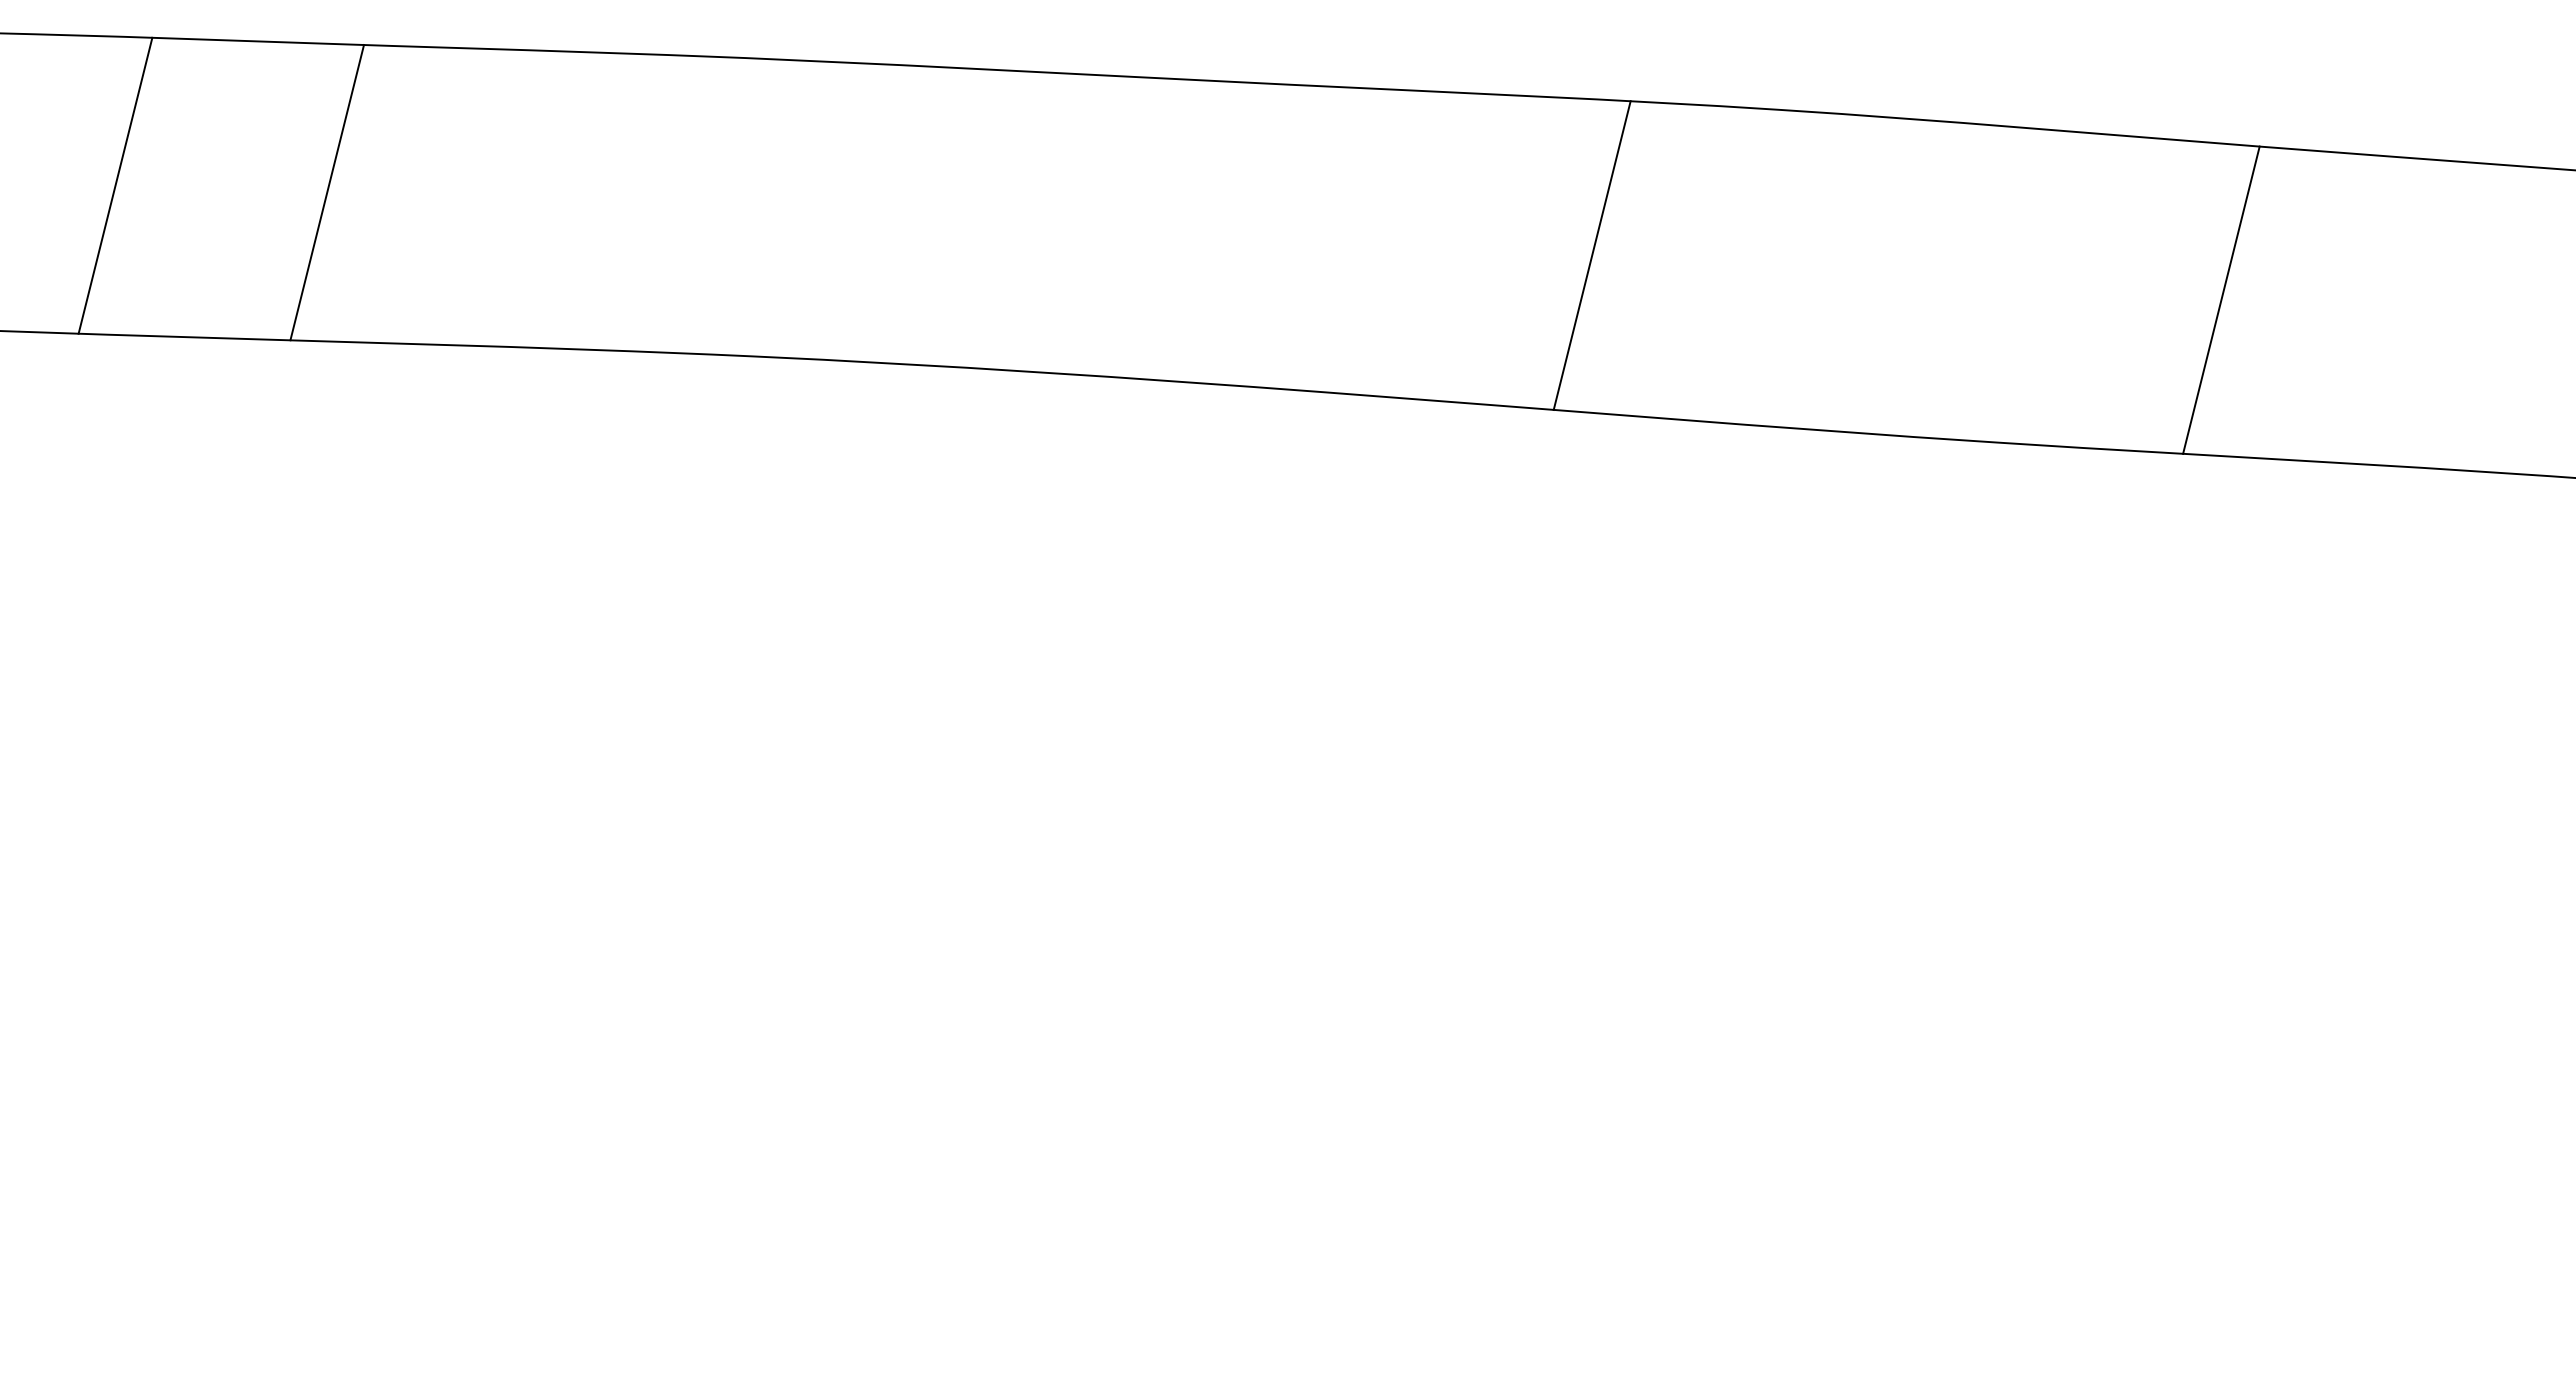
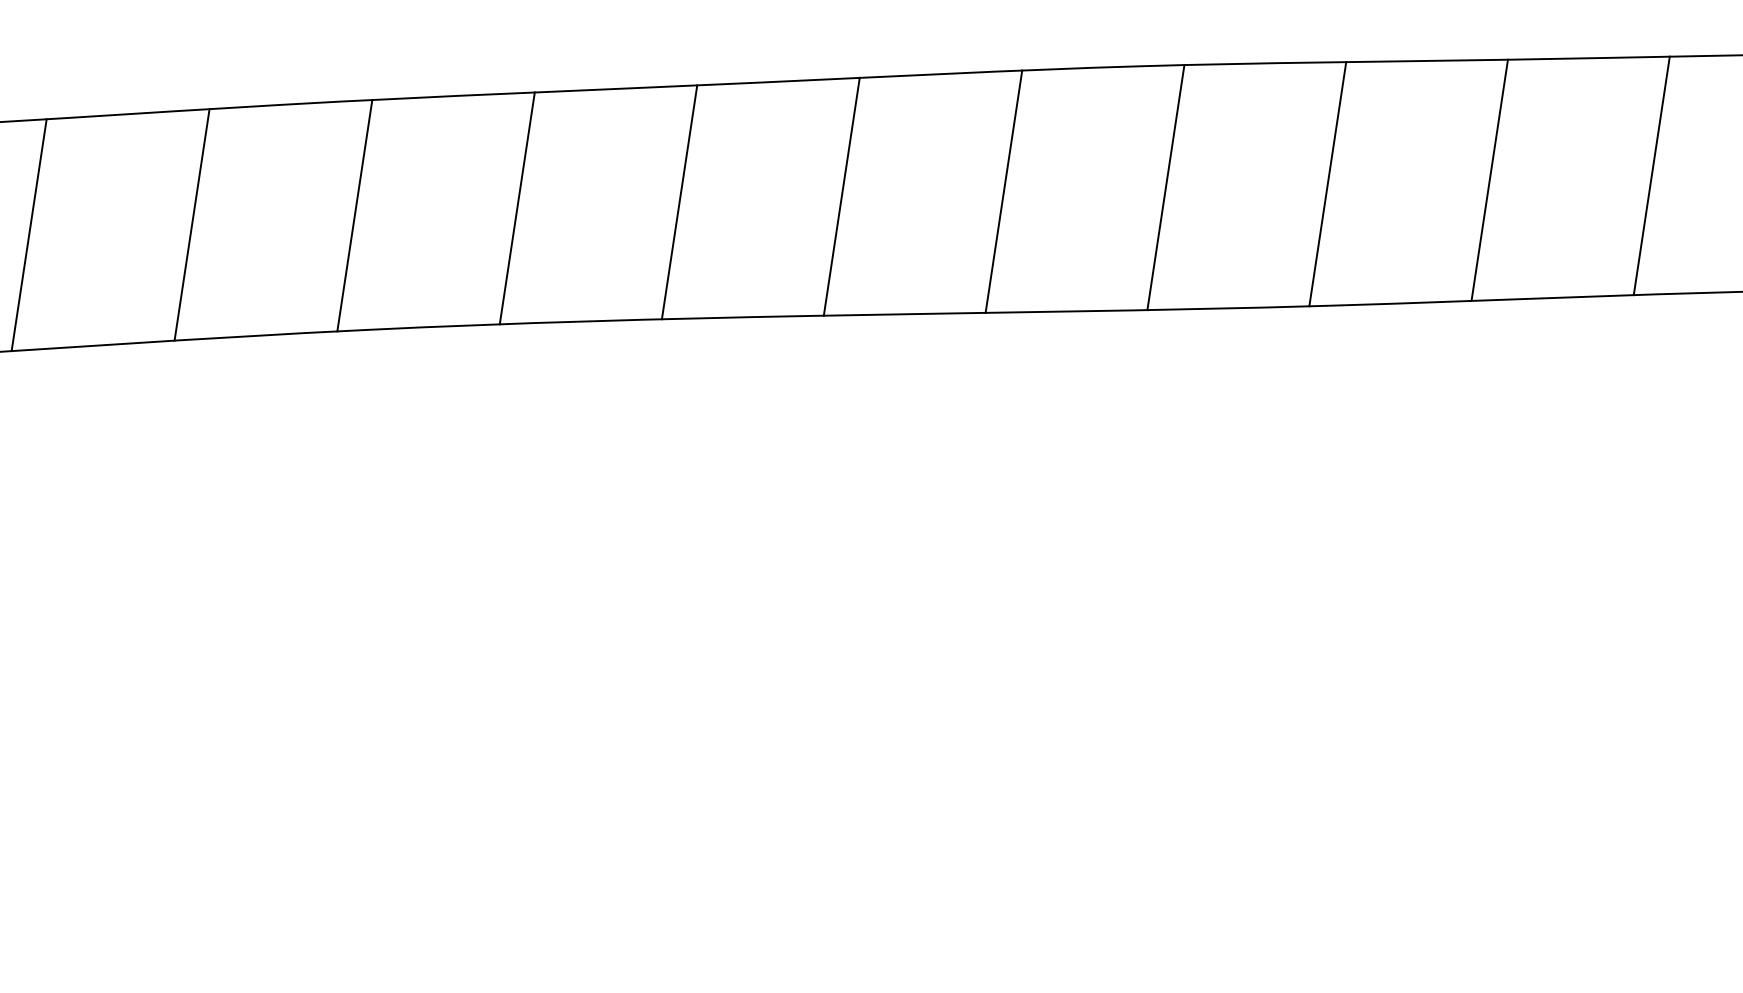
line: (538, 198) -> (191, 224), added
line: (750, 206) -> (354, 215), added
line: (961, 217) -> (517, 208), added
line: (1171, 229) -> (679, 202), added
line: (1381, 241) -> (841, 196), added
line: (1801, 269) -> (1165, 187), added
line: (2011, 284) -> (1327, 183), added
line: (2431, 314) -> (1651, 176), added

